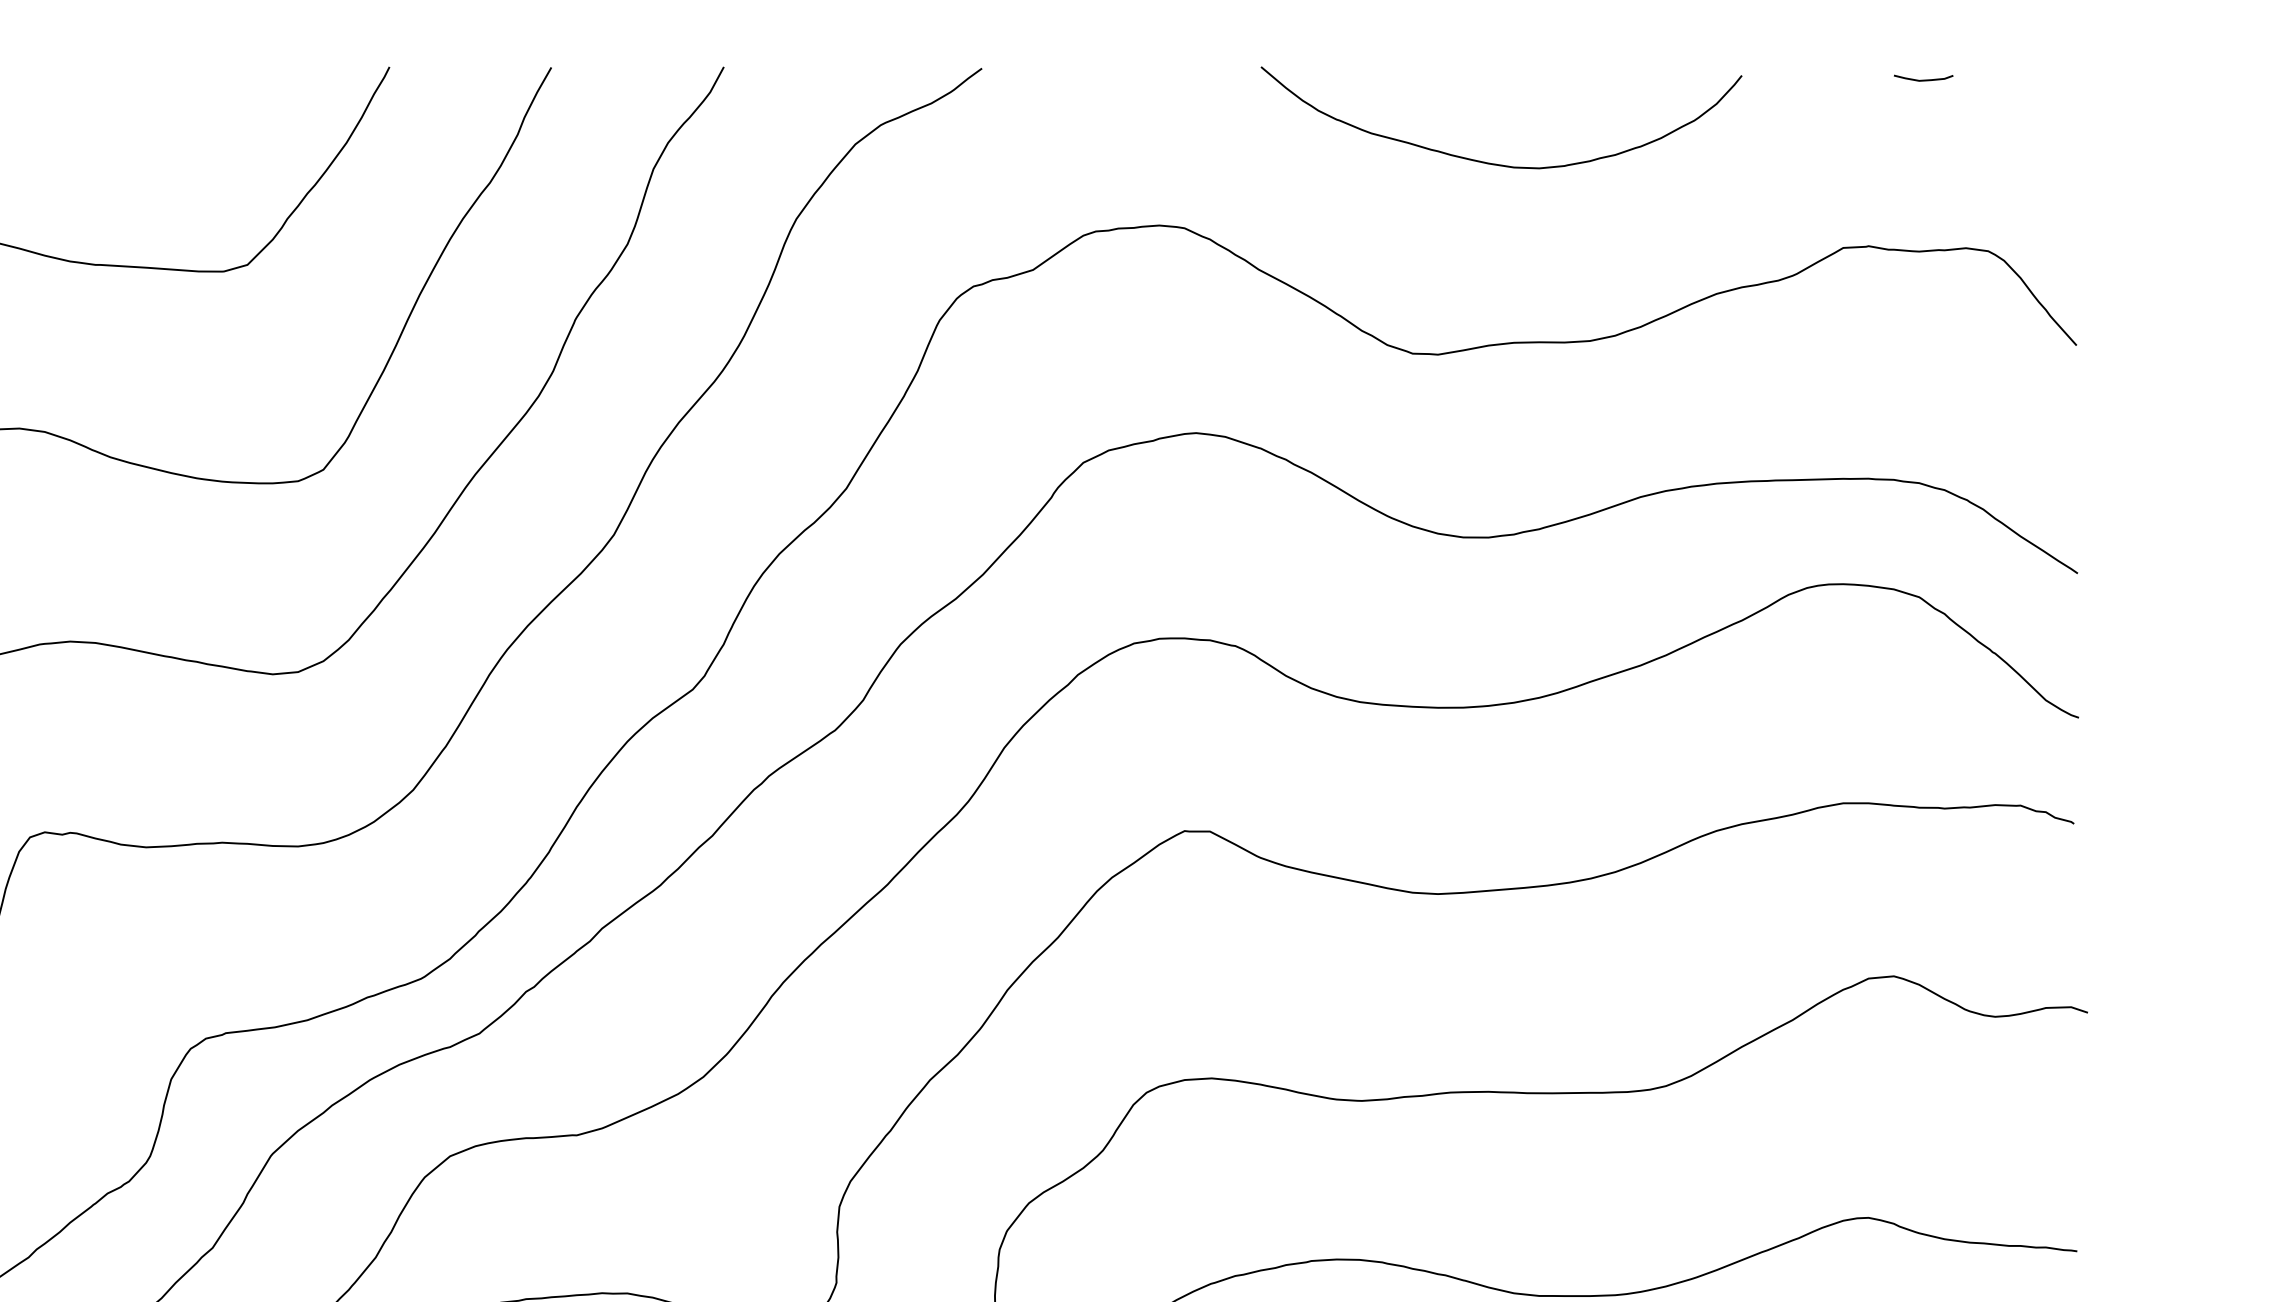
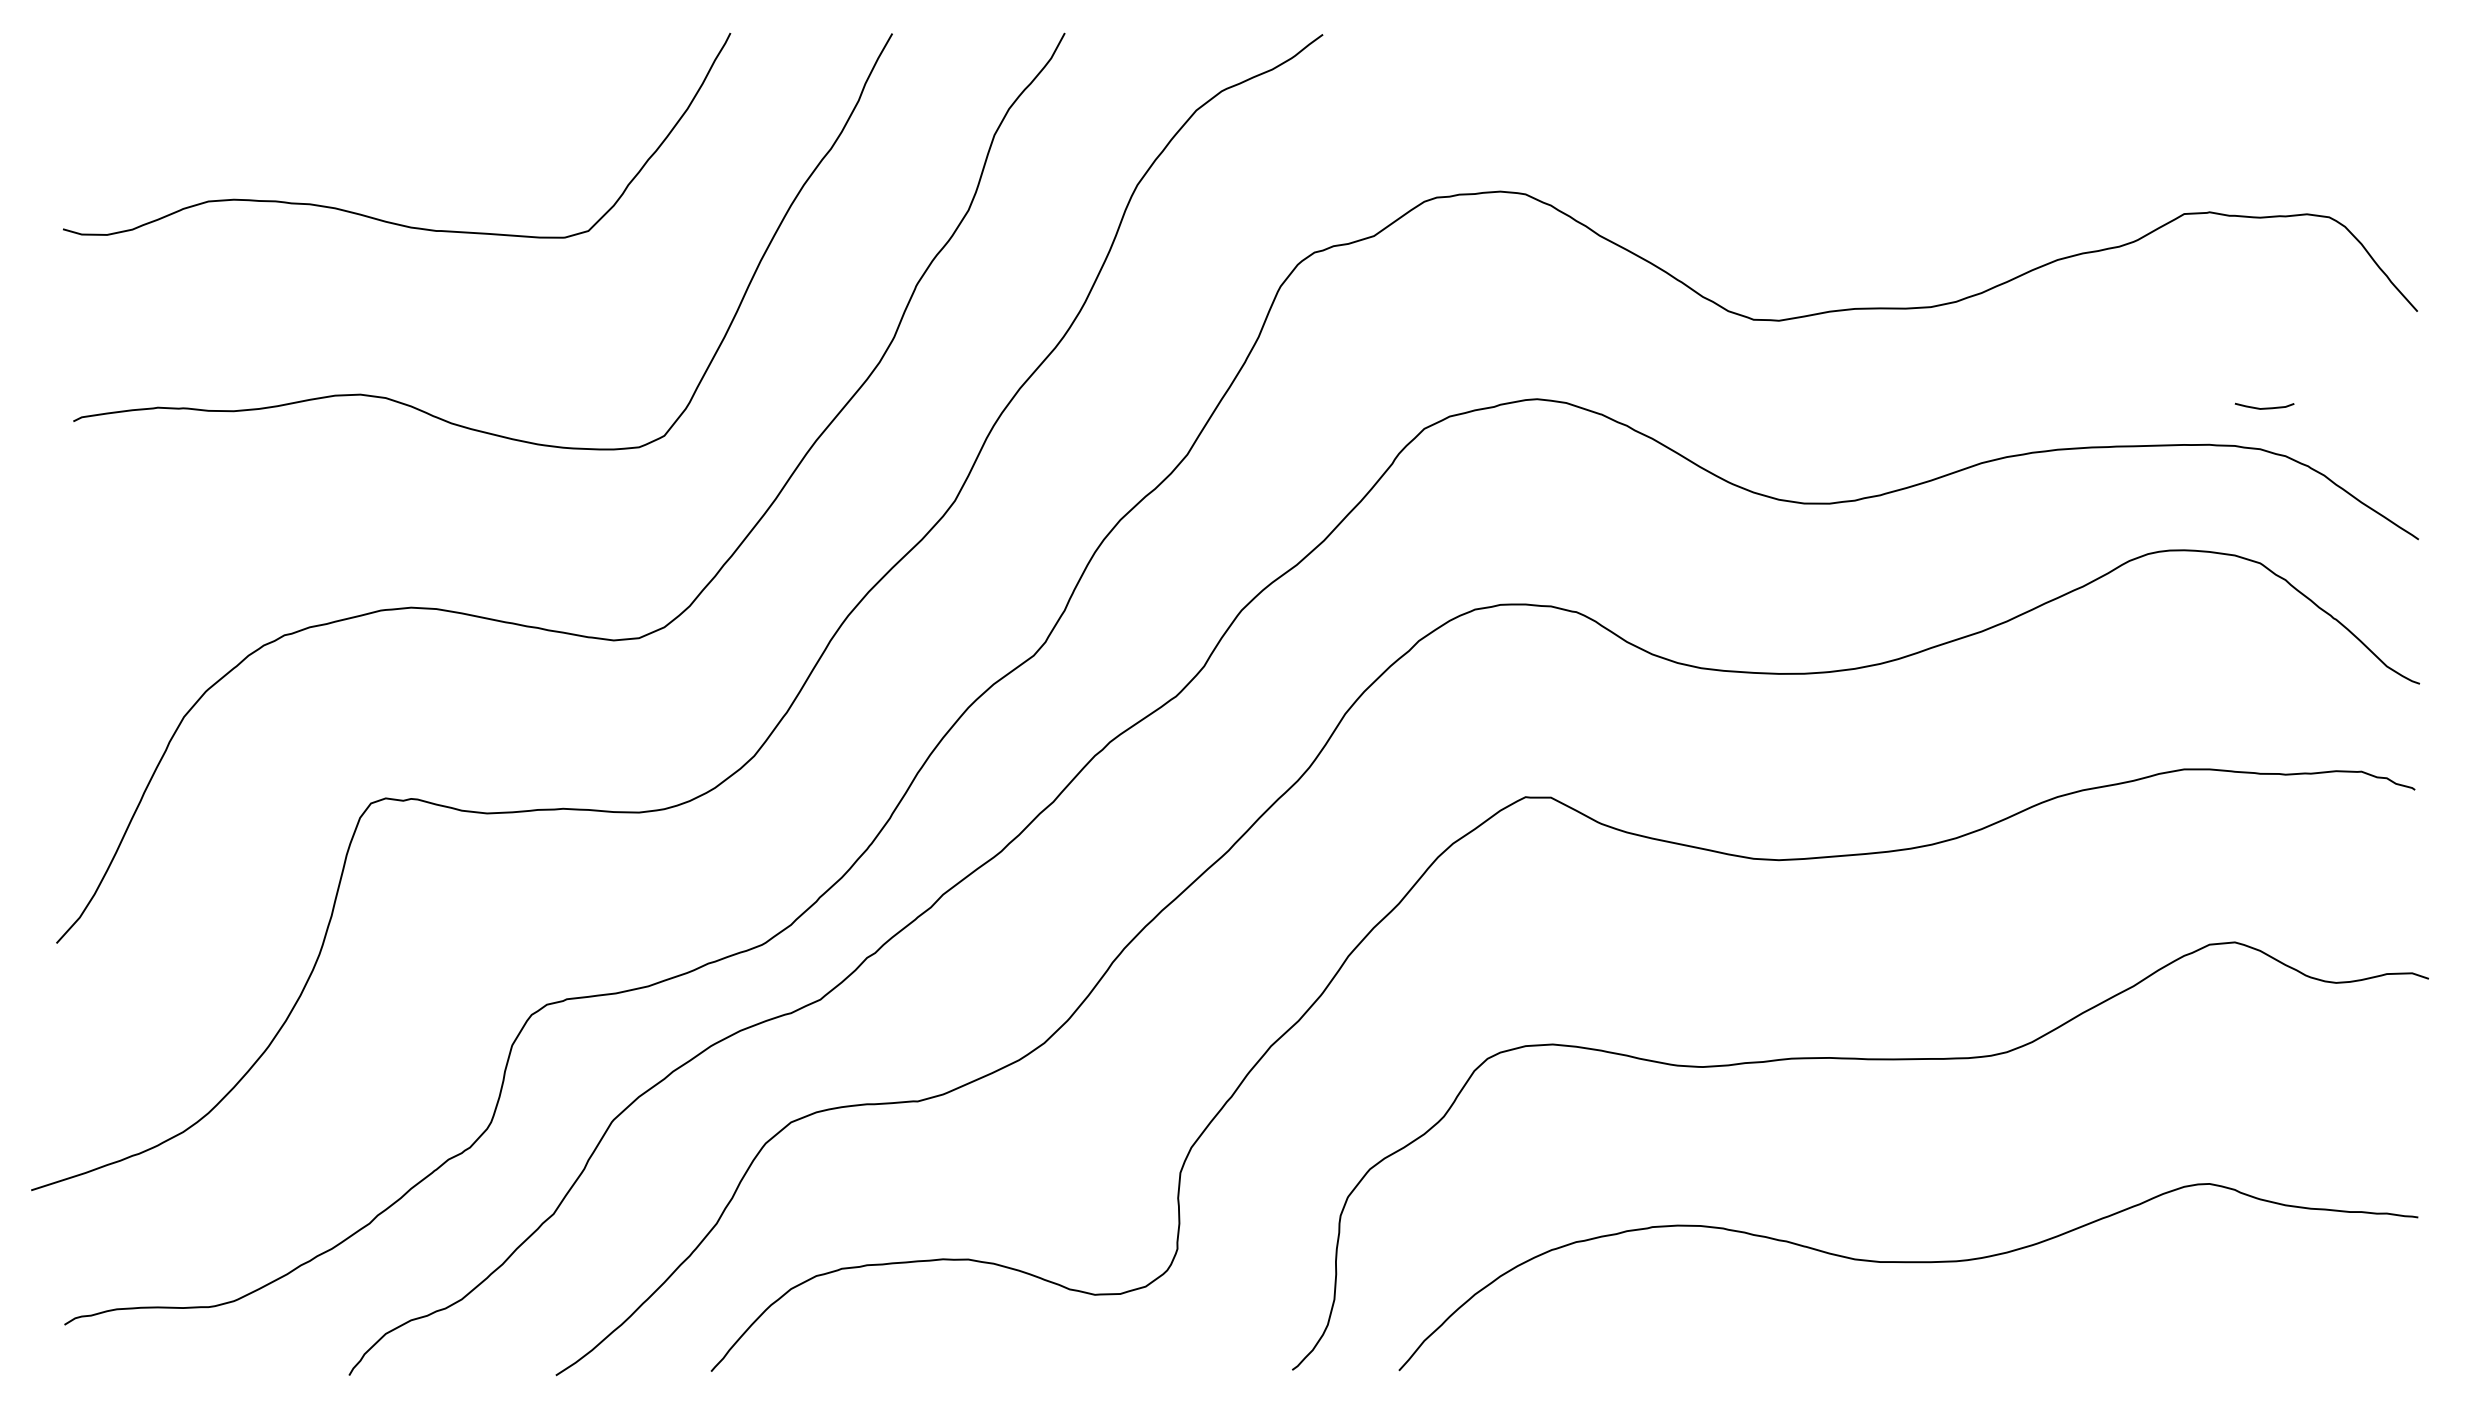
curve: (1923, 79) -> (2264, 407), moved
curve: (1495, 163) -> (1836, 129), removed

